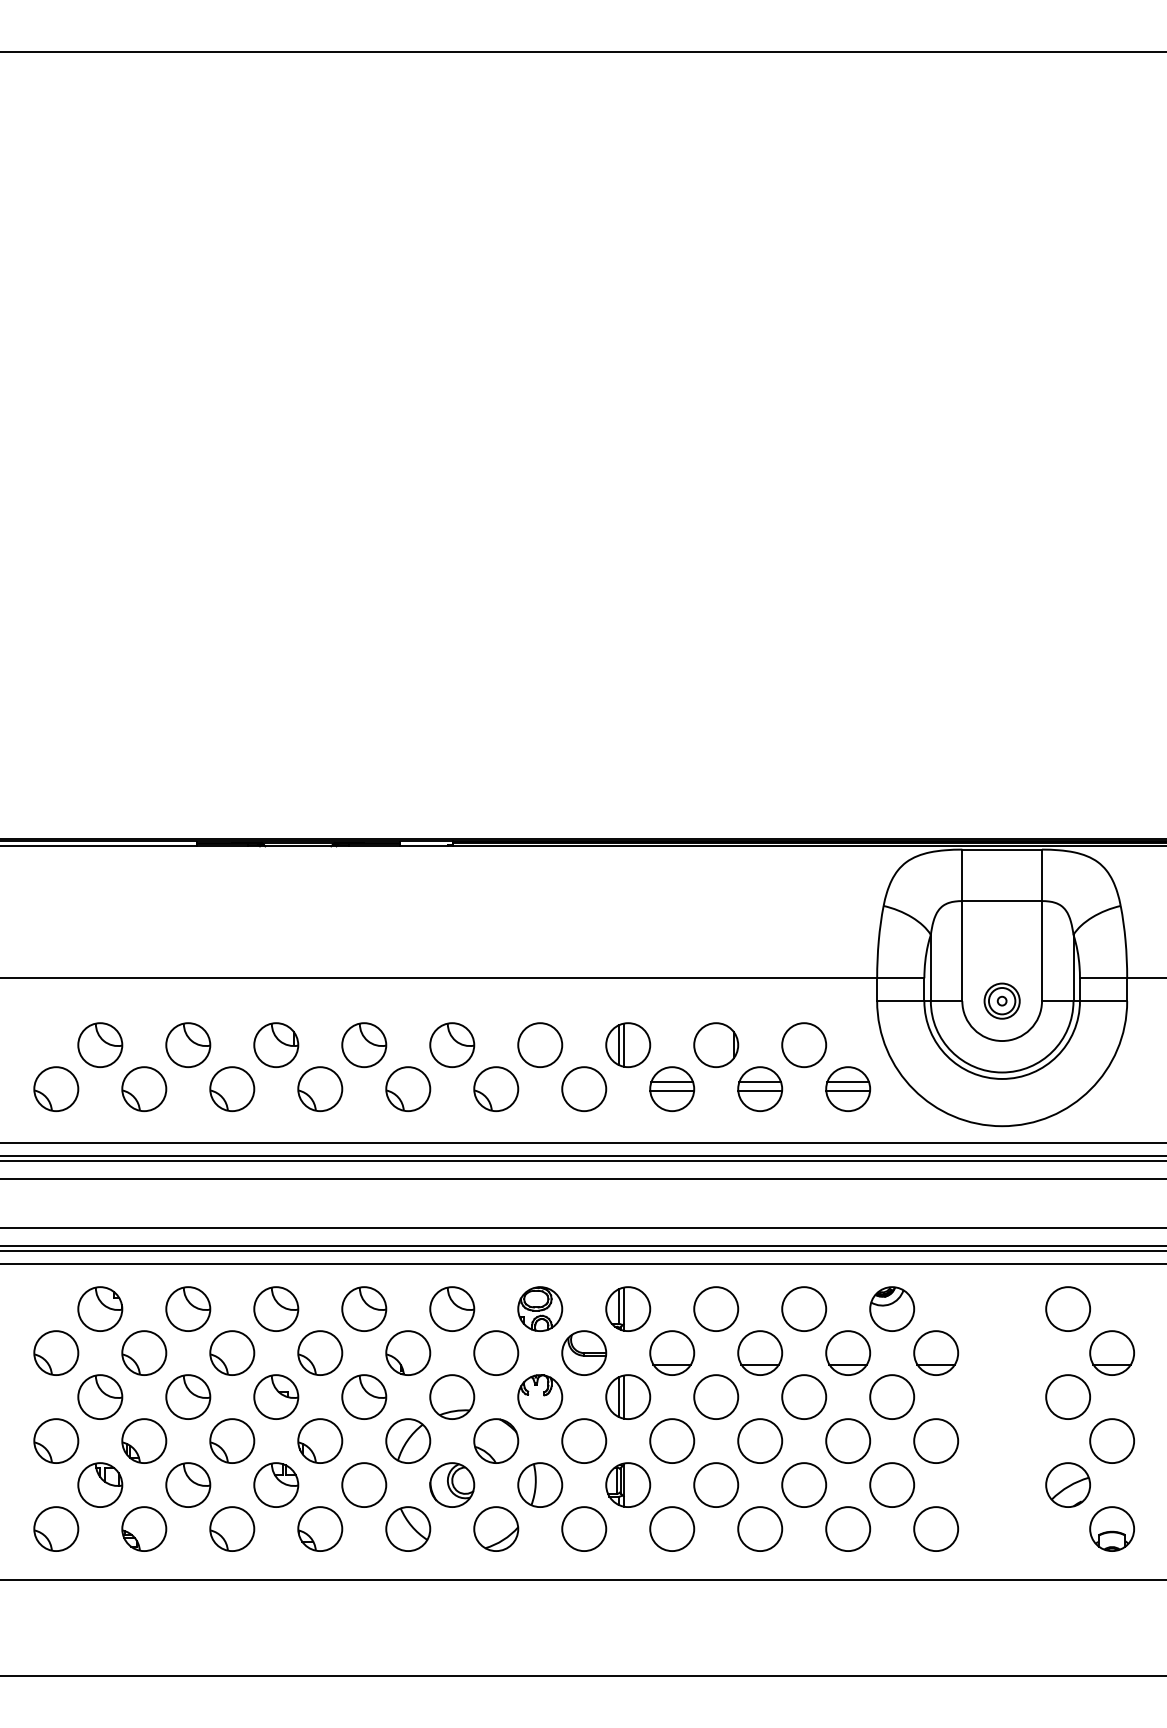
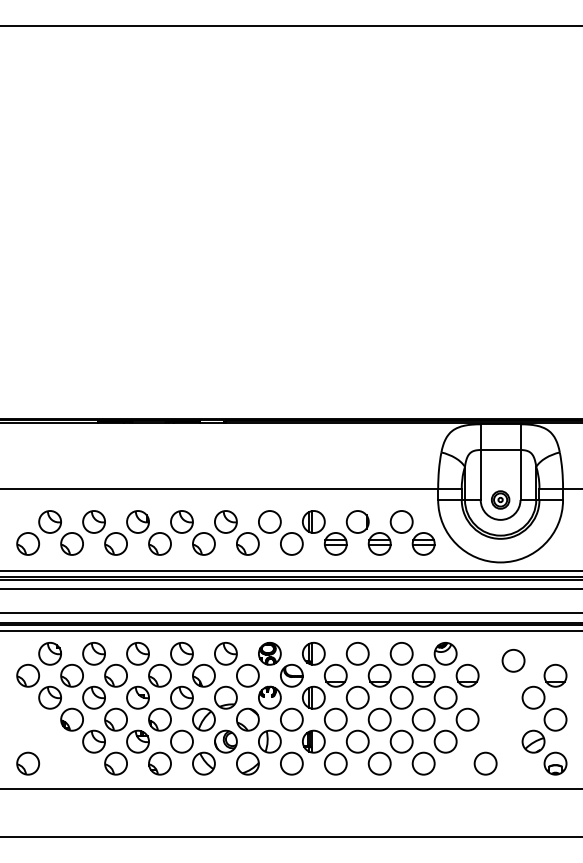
circle: (1068, 1308) -> (513, 660), moved
part: (98, 1484) -> (49, 741), removed
circle: (935, 1528) -> (485, 763), moved

